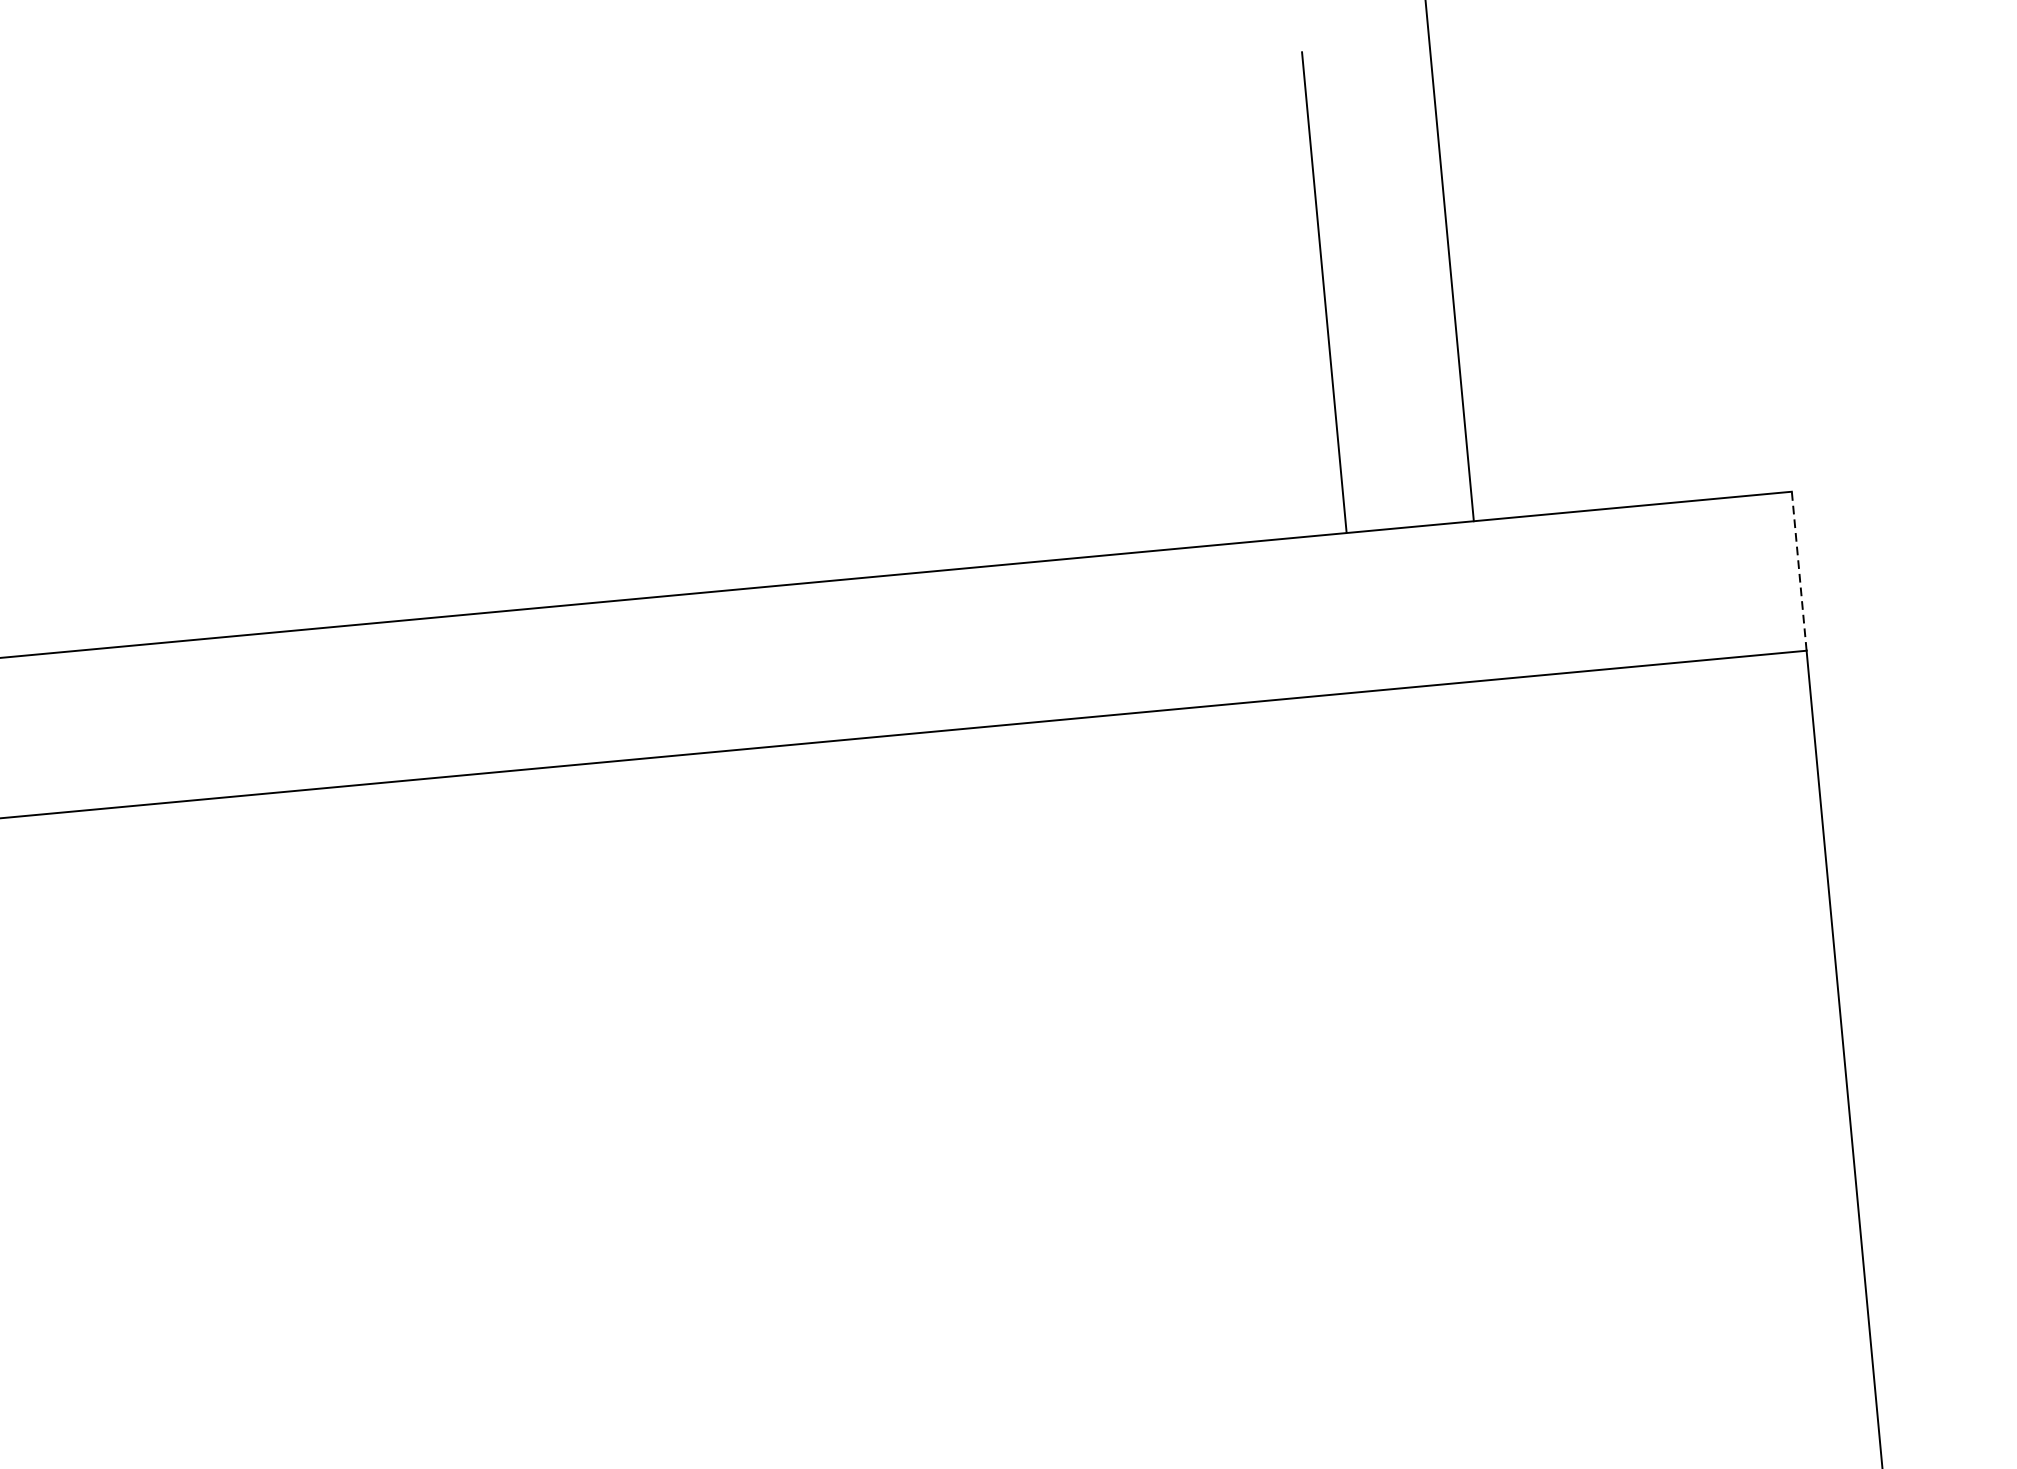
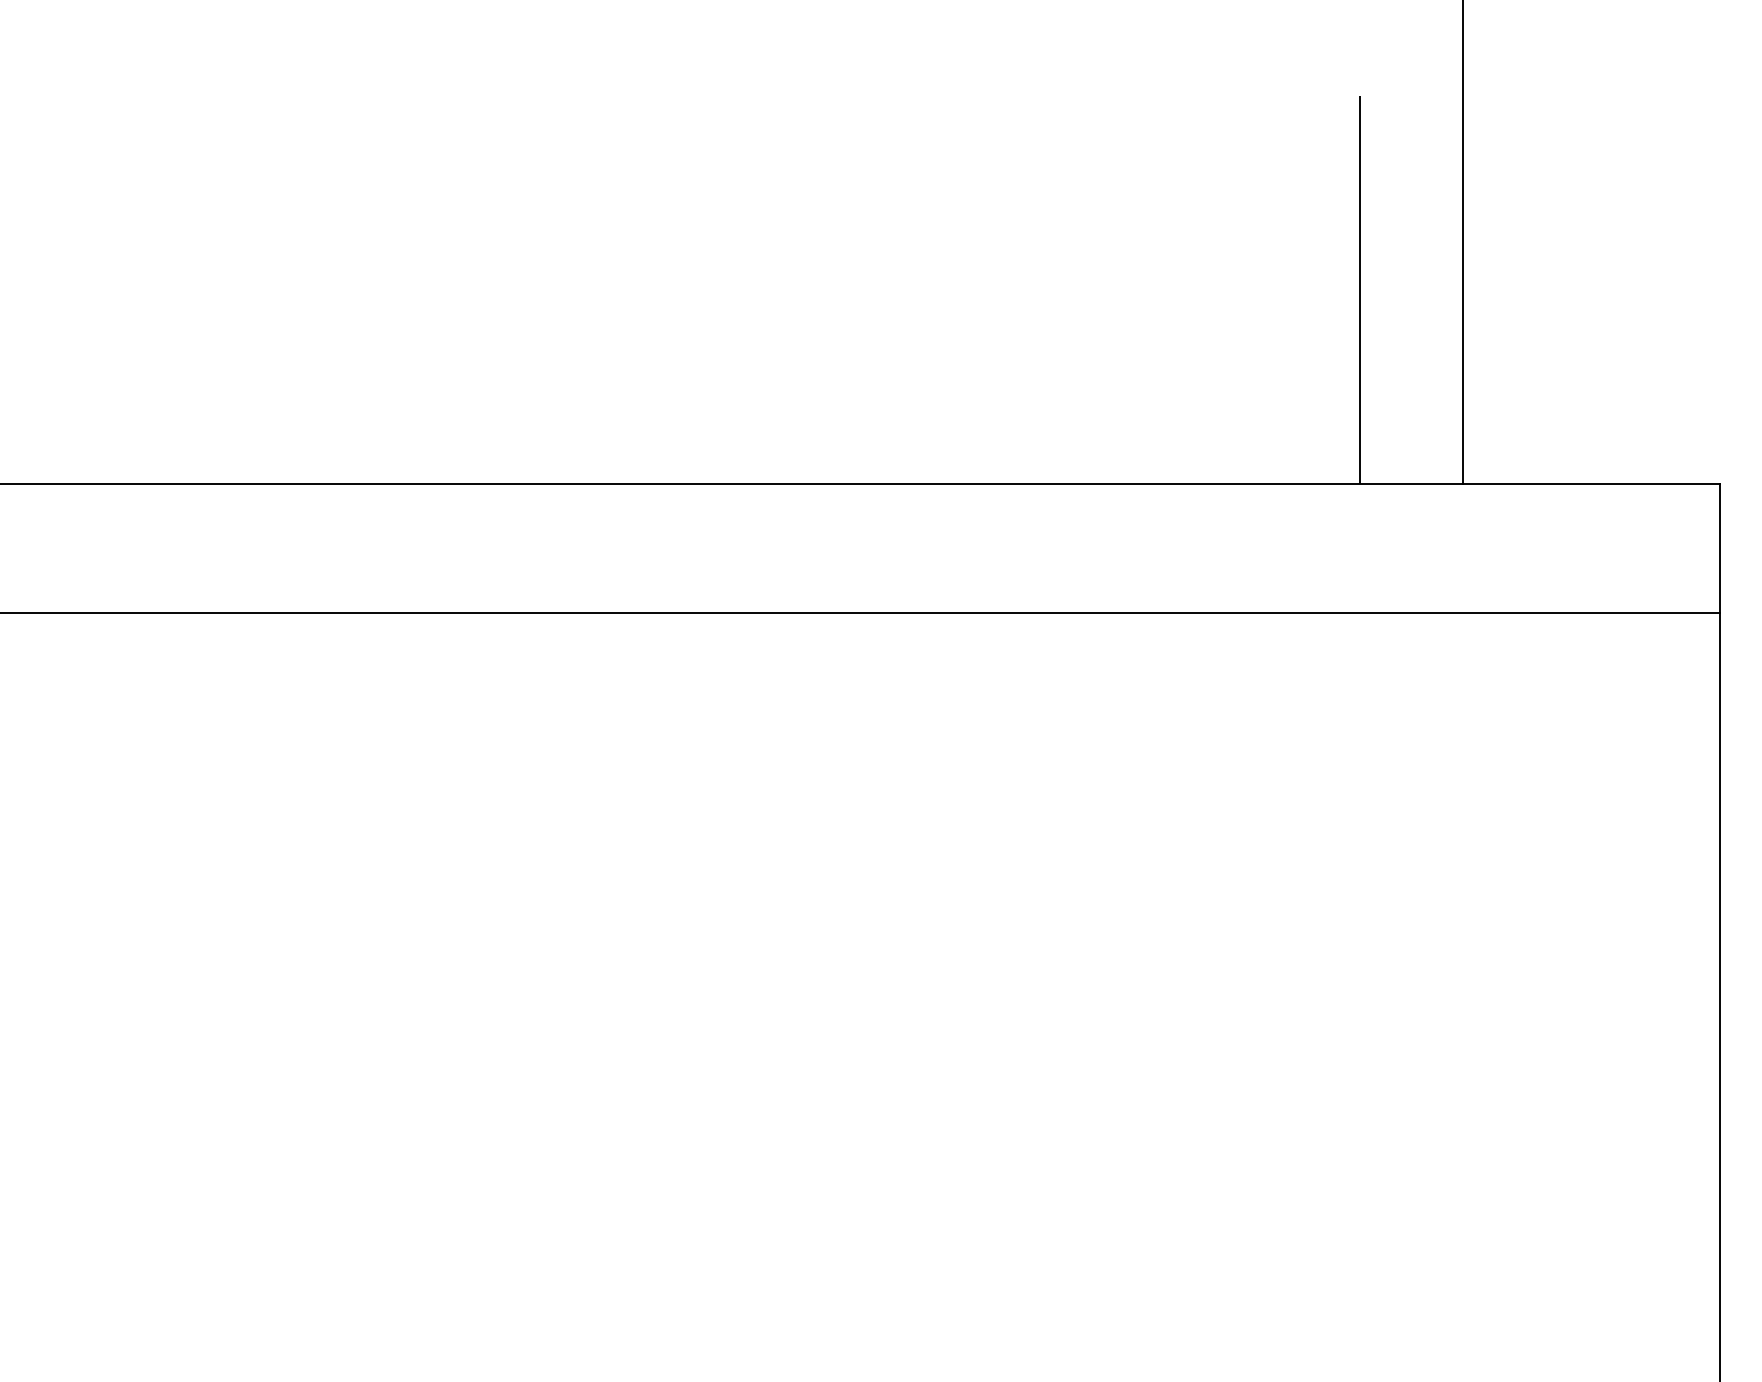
line: (1798, 571) -> (1719, 548), dashed -> solid

